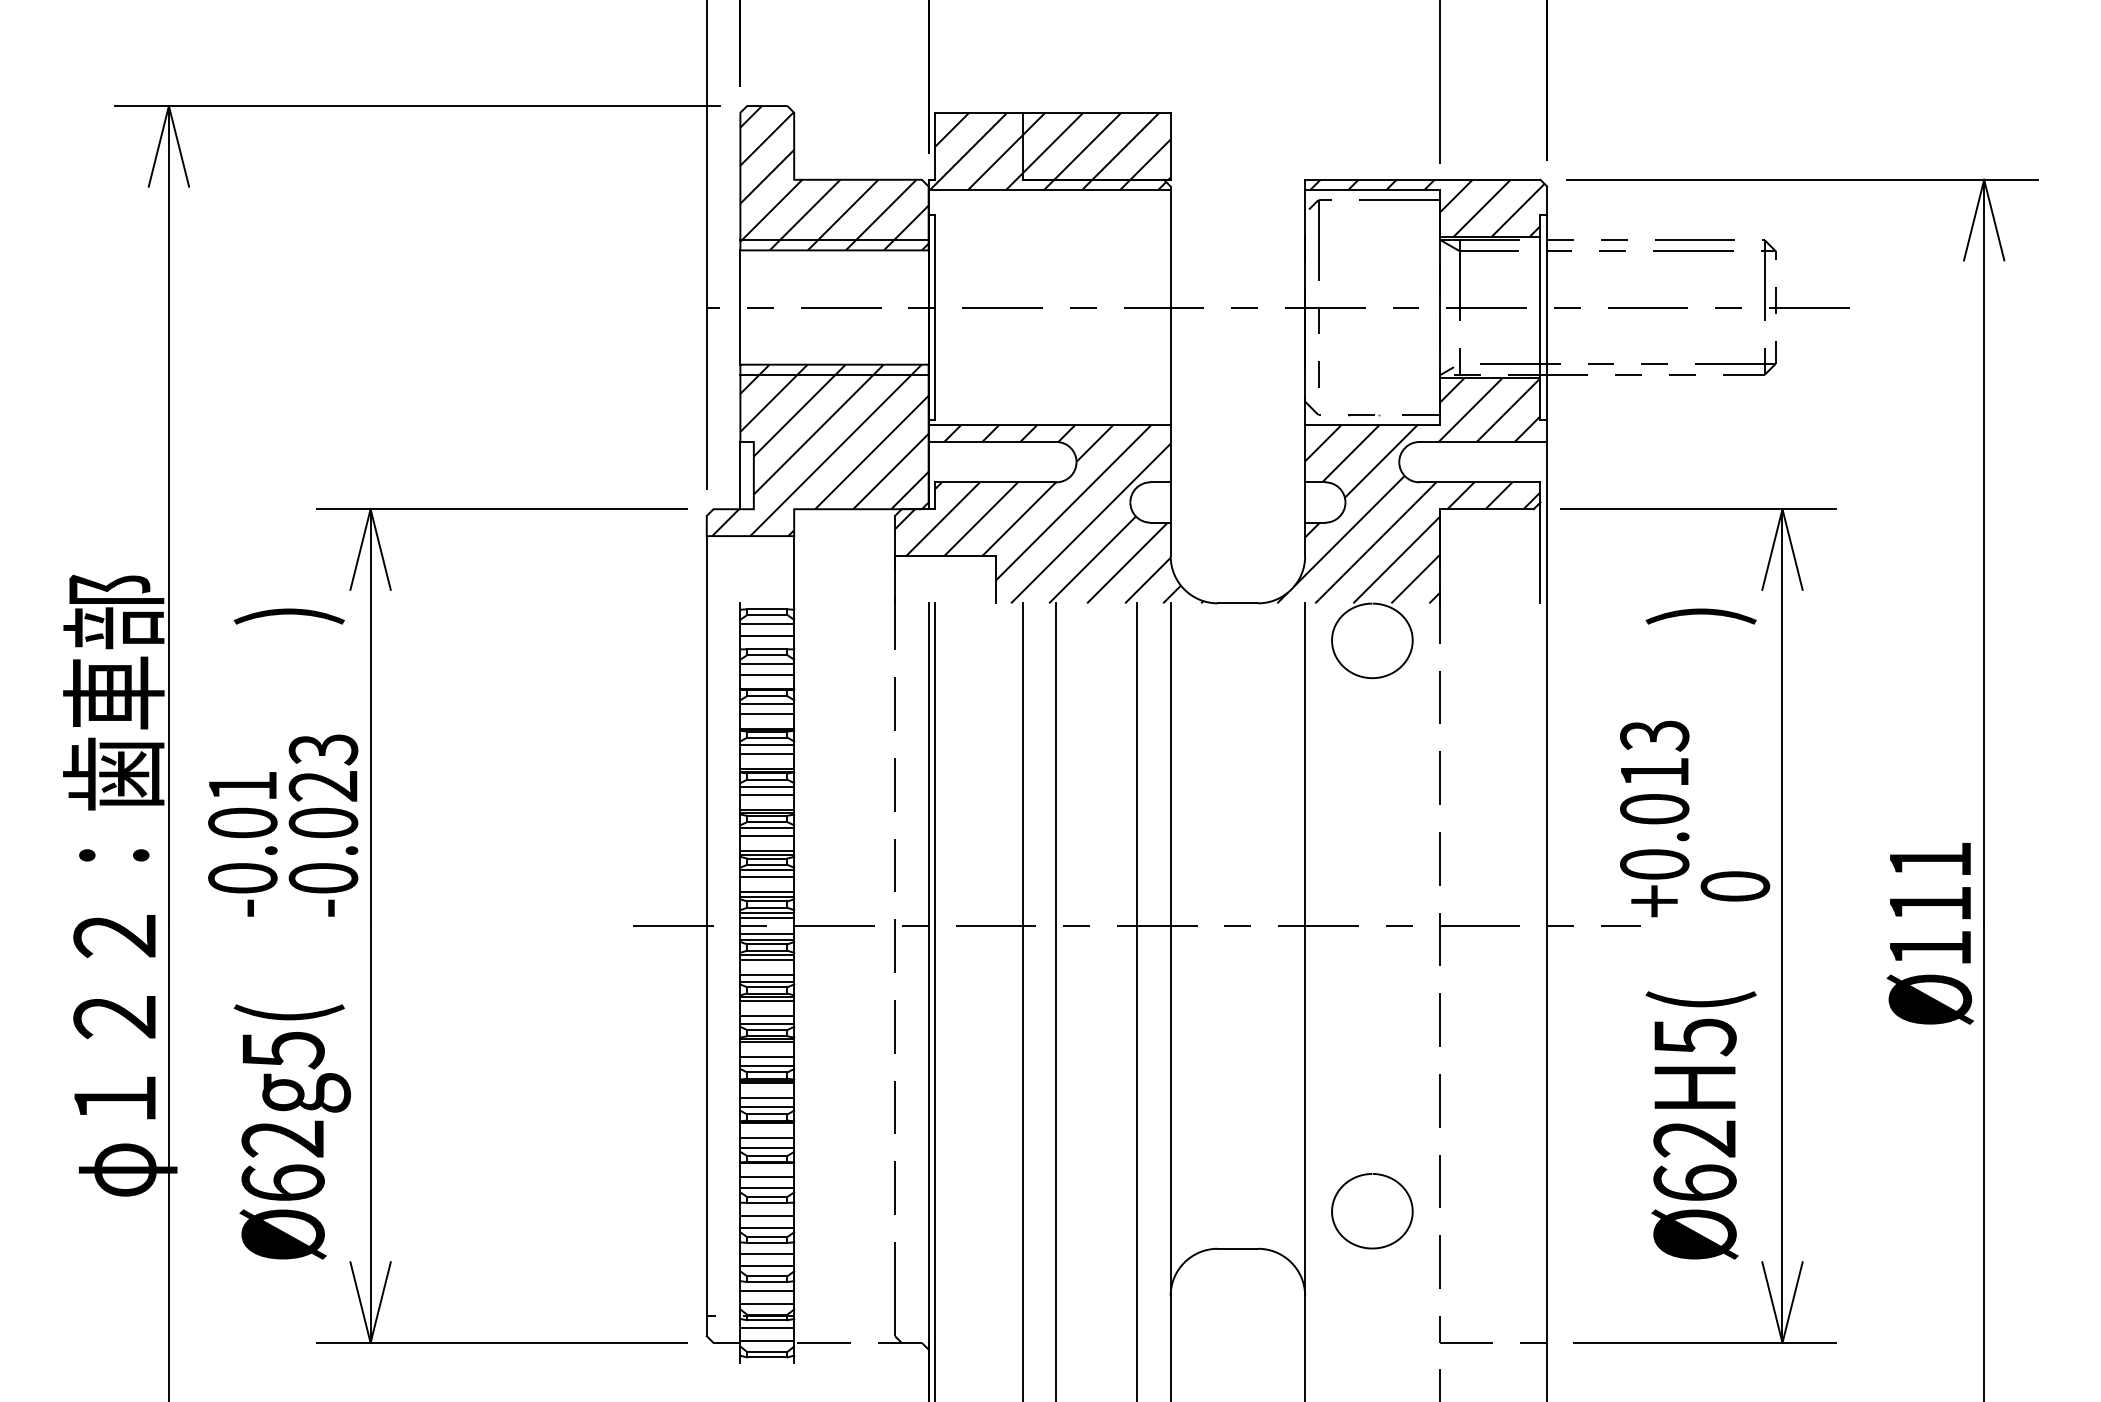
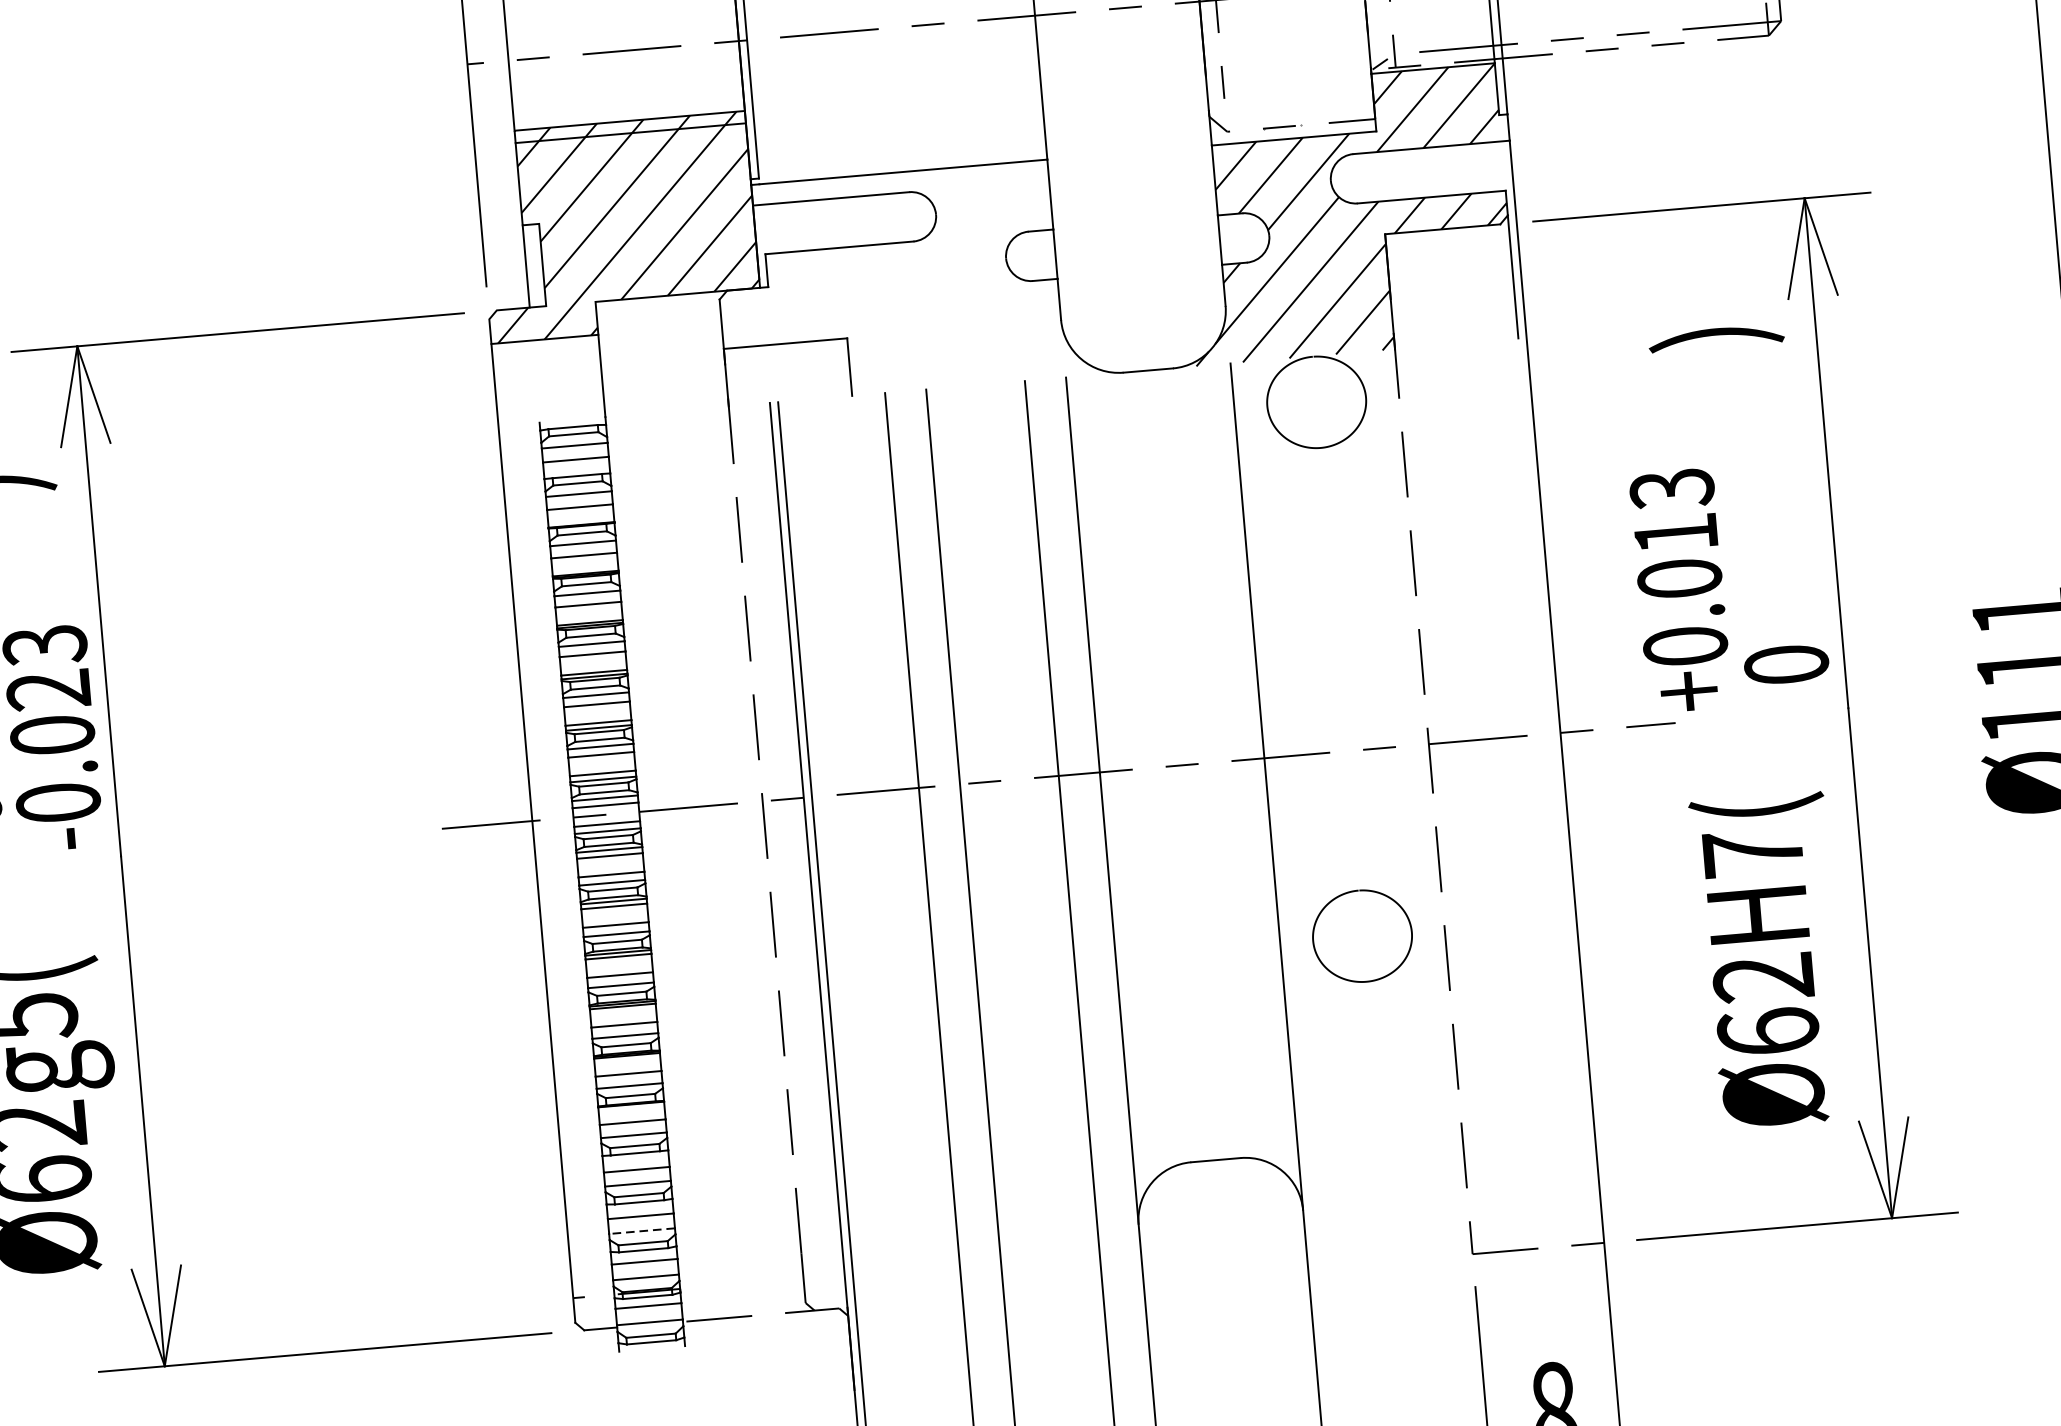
hatch: (1049, 514) -> (908, 281), removed
text: (1695, 1037) -> (1753, 853), Ø62H5( -> Ø62H7(
curve: (1364, 1246) -> (1356, 980), moved
line: (767, 1266) -> (642, 1231), solid -> dashed

